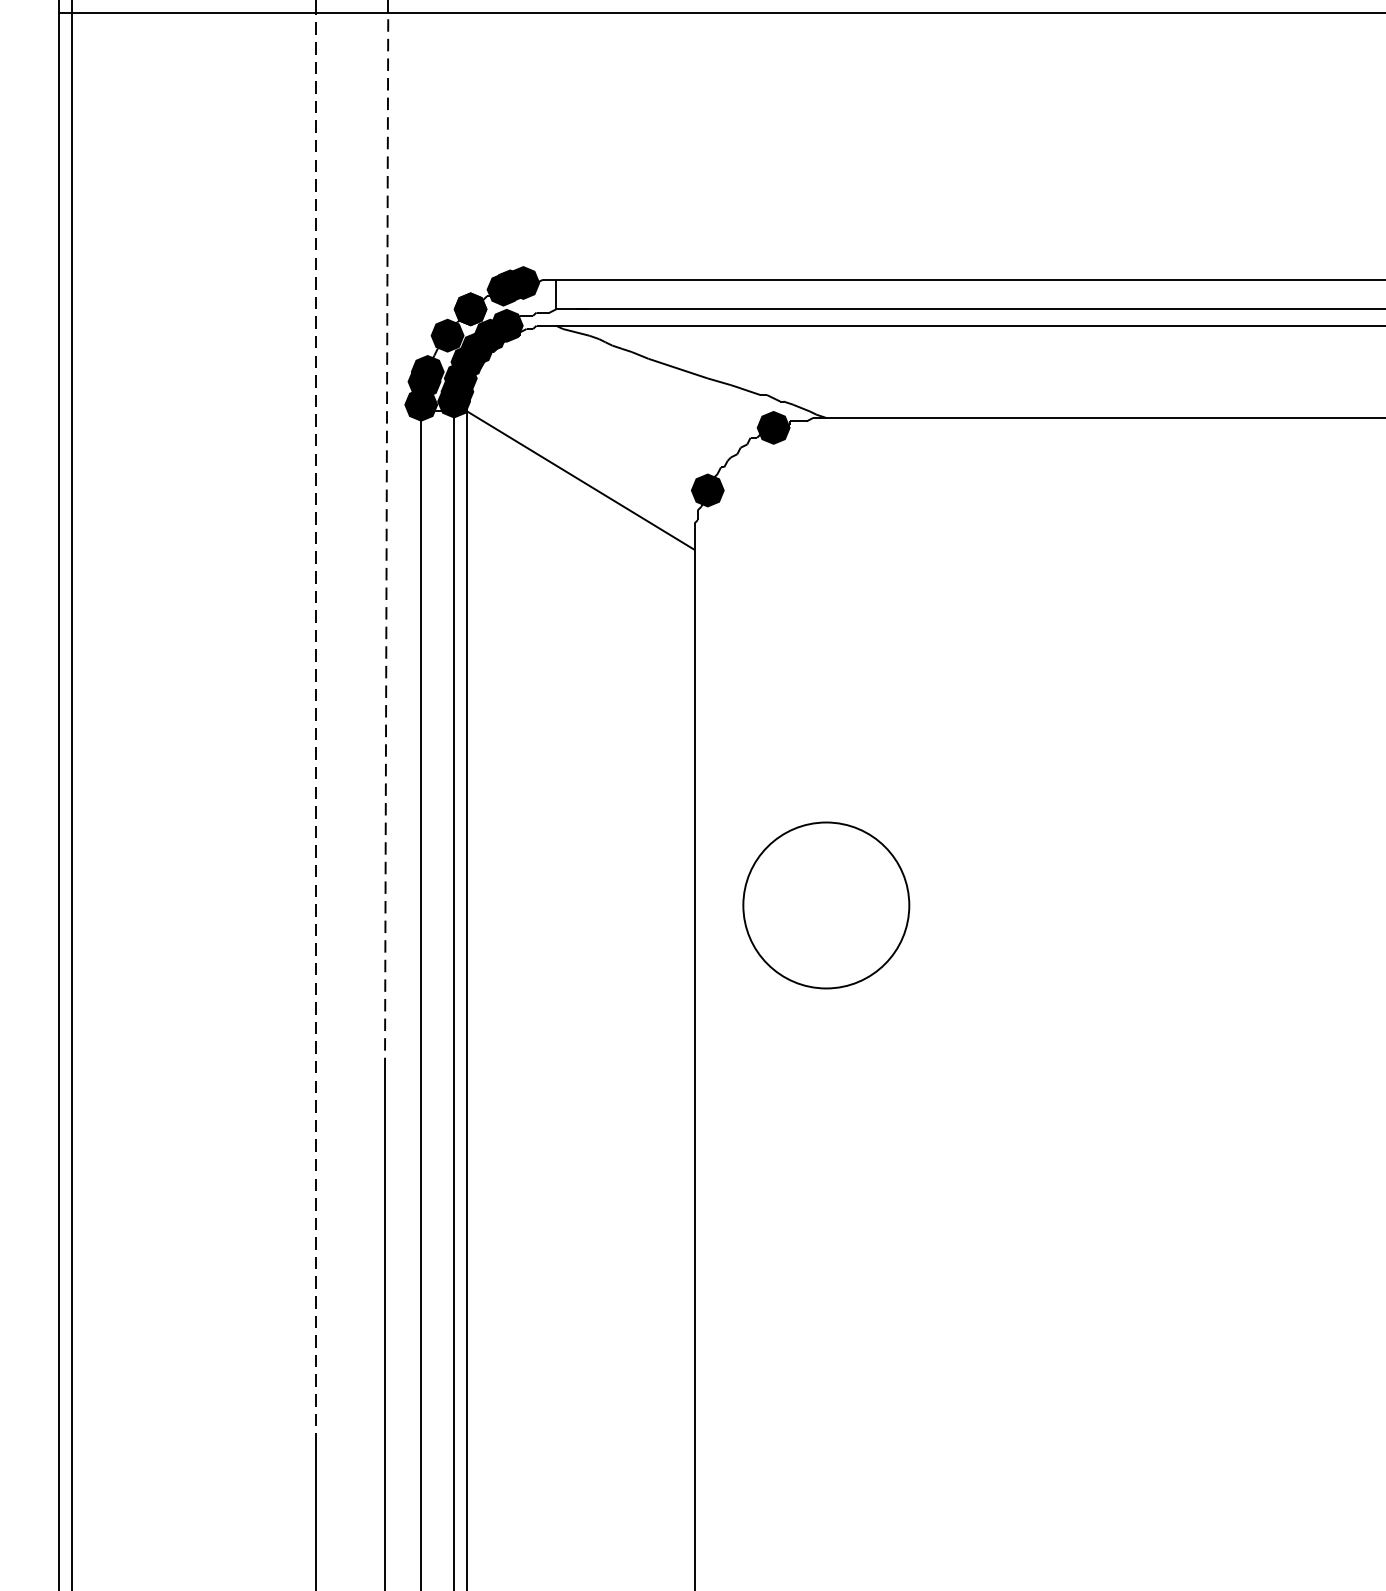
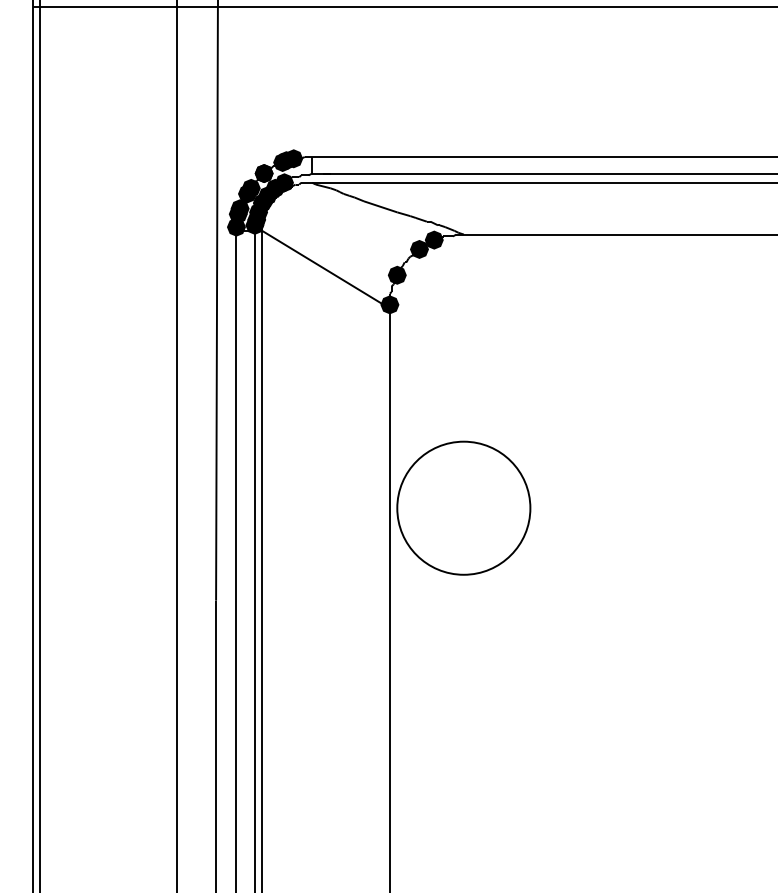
fill: (440, 344) -> (247, 193), added
fill: (747, 442) -> (419, 248), added
line: (387, 540) -> (217, 303), dashed -> solid
fill: (693, 542) -> (389, 304), added
line: (316, 727) -> (177, 408), dashed -> solid
circle: (825, 904) -> (463, 507), size x1.43

